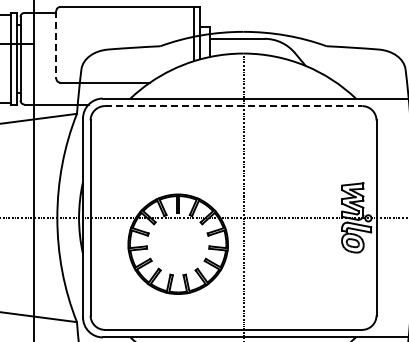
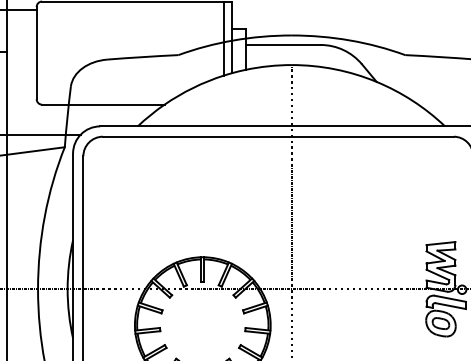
line: (56, 44) -> (36, 52), dashed -> solid
line: (233, 106) -> (278, 137), dashed -> solid

